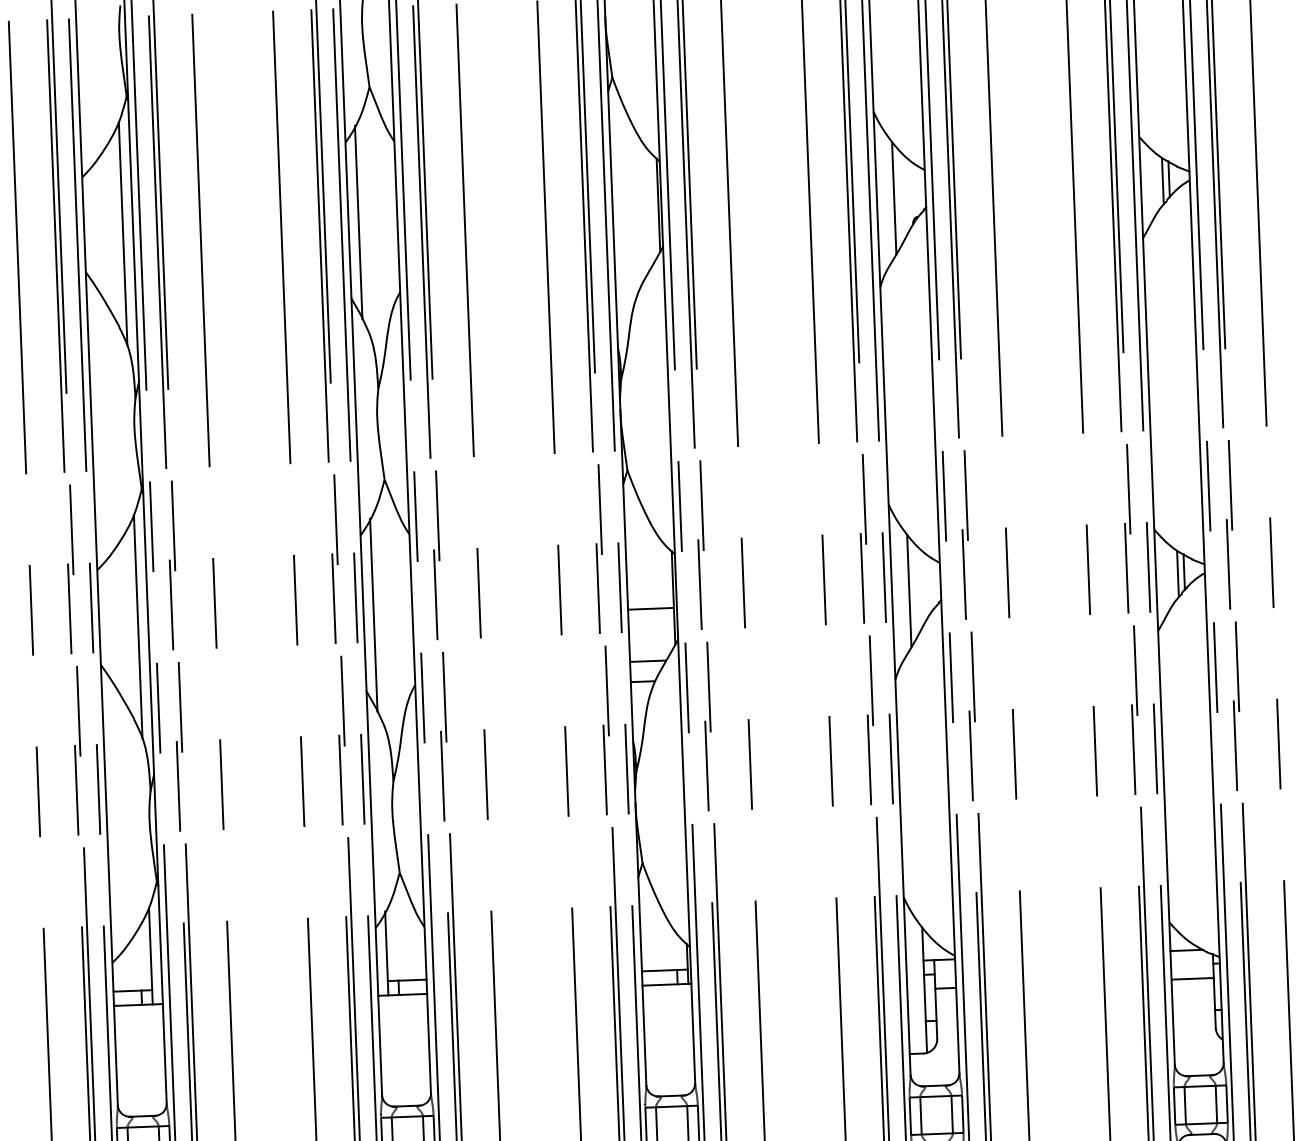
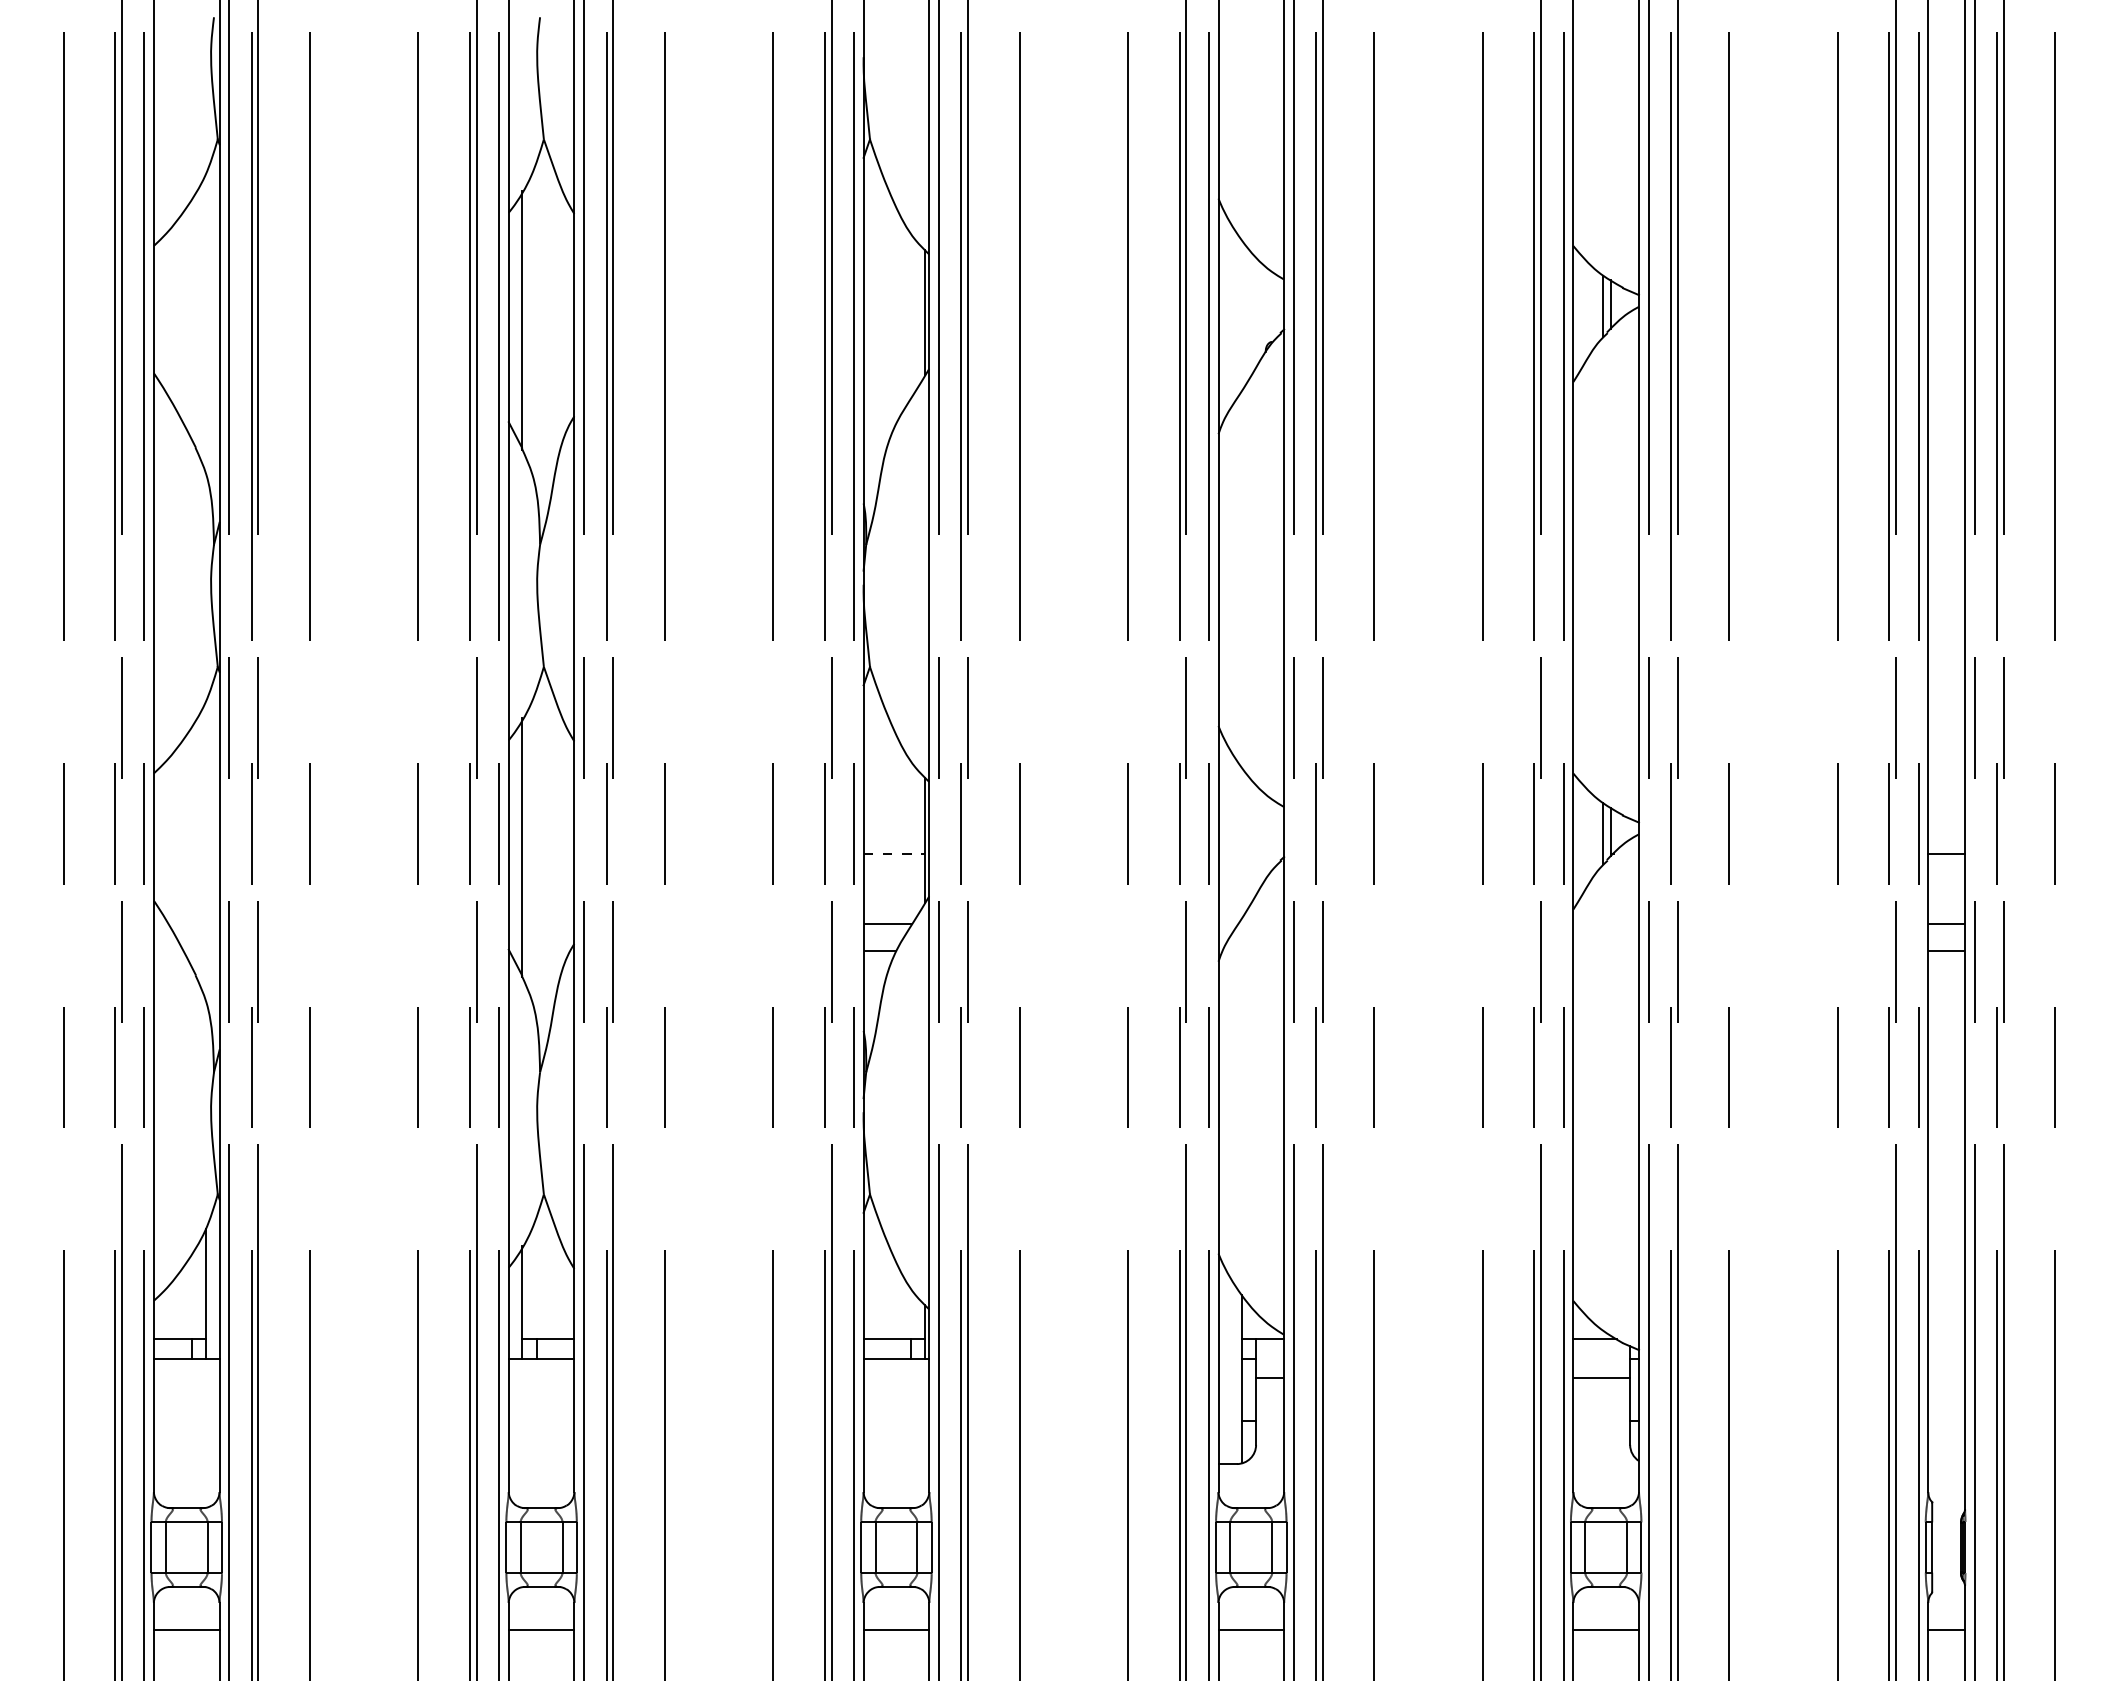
line: (894, 198) -> (1241, 315), removed
line: (122, 233) -> (205, 323), removed
line: (909, 590) -> (1241, 842), removed
line: (651, 608) -> (894, 853), solid -> dashed
line: (137, 626) -> (205, 851), removed

